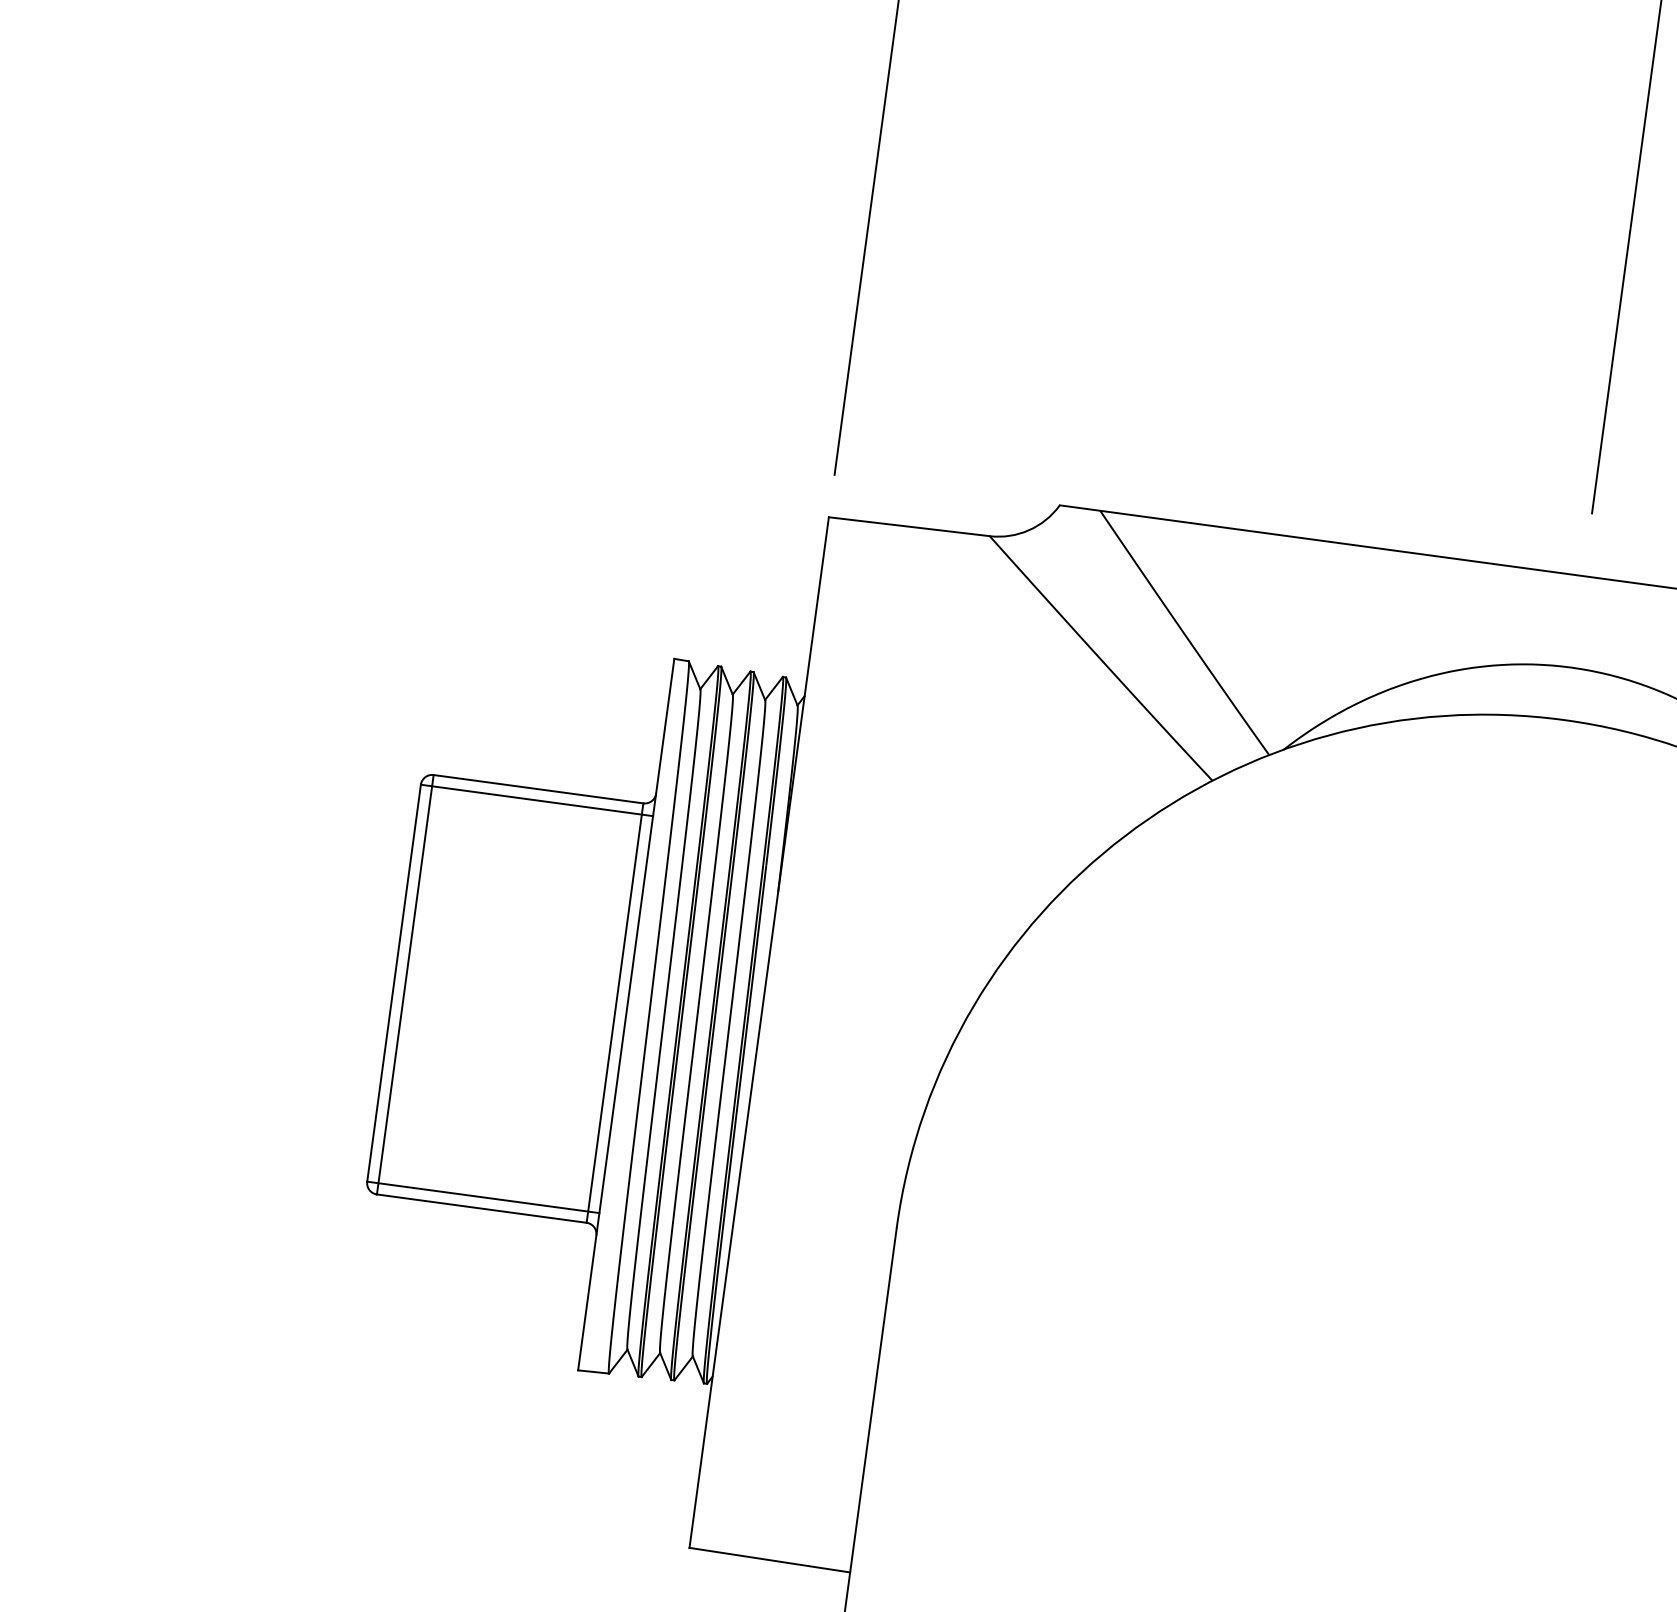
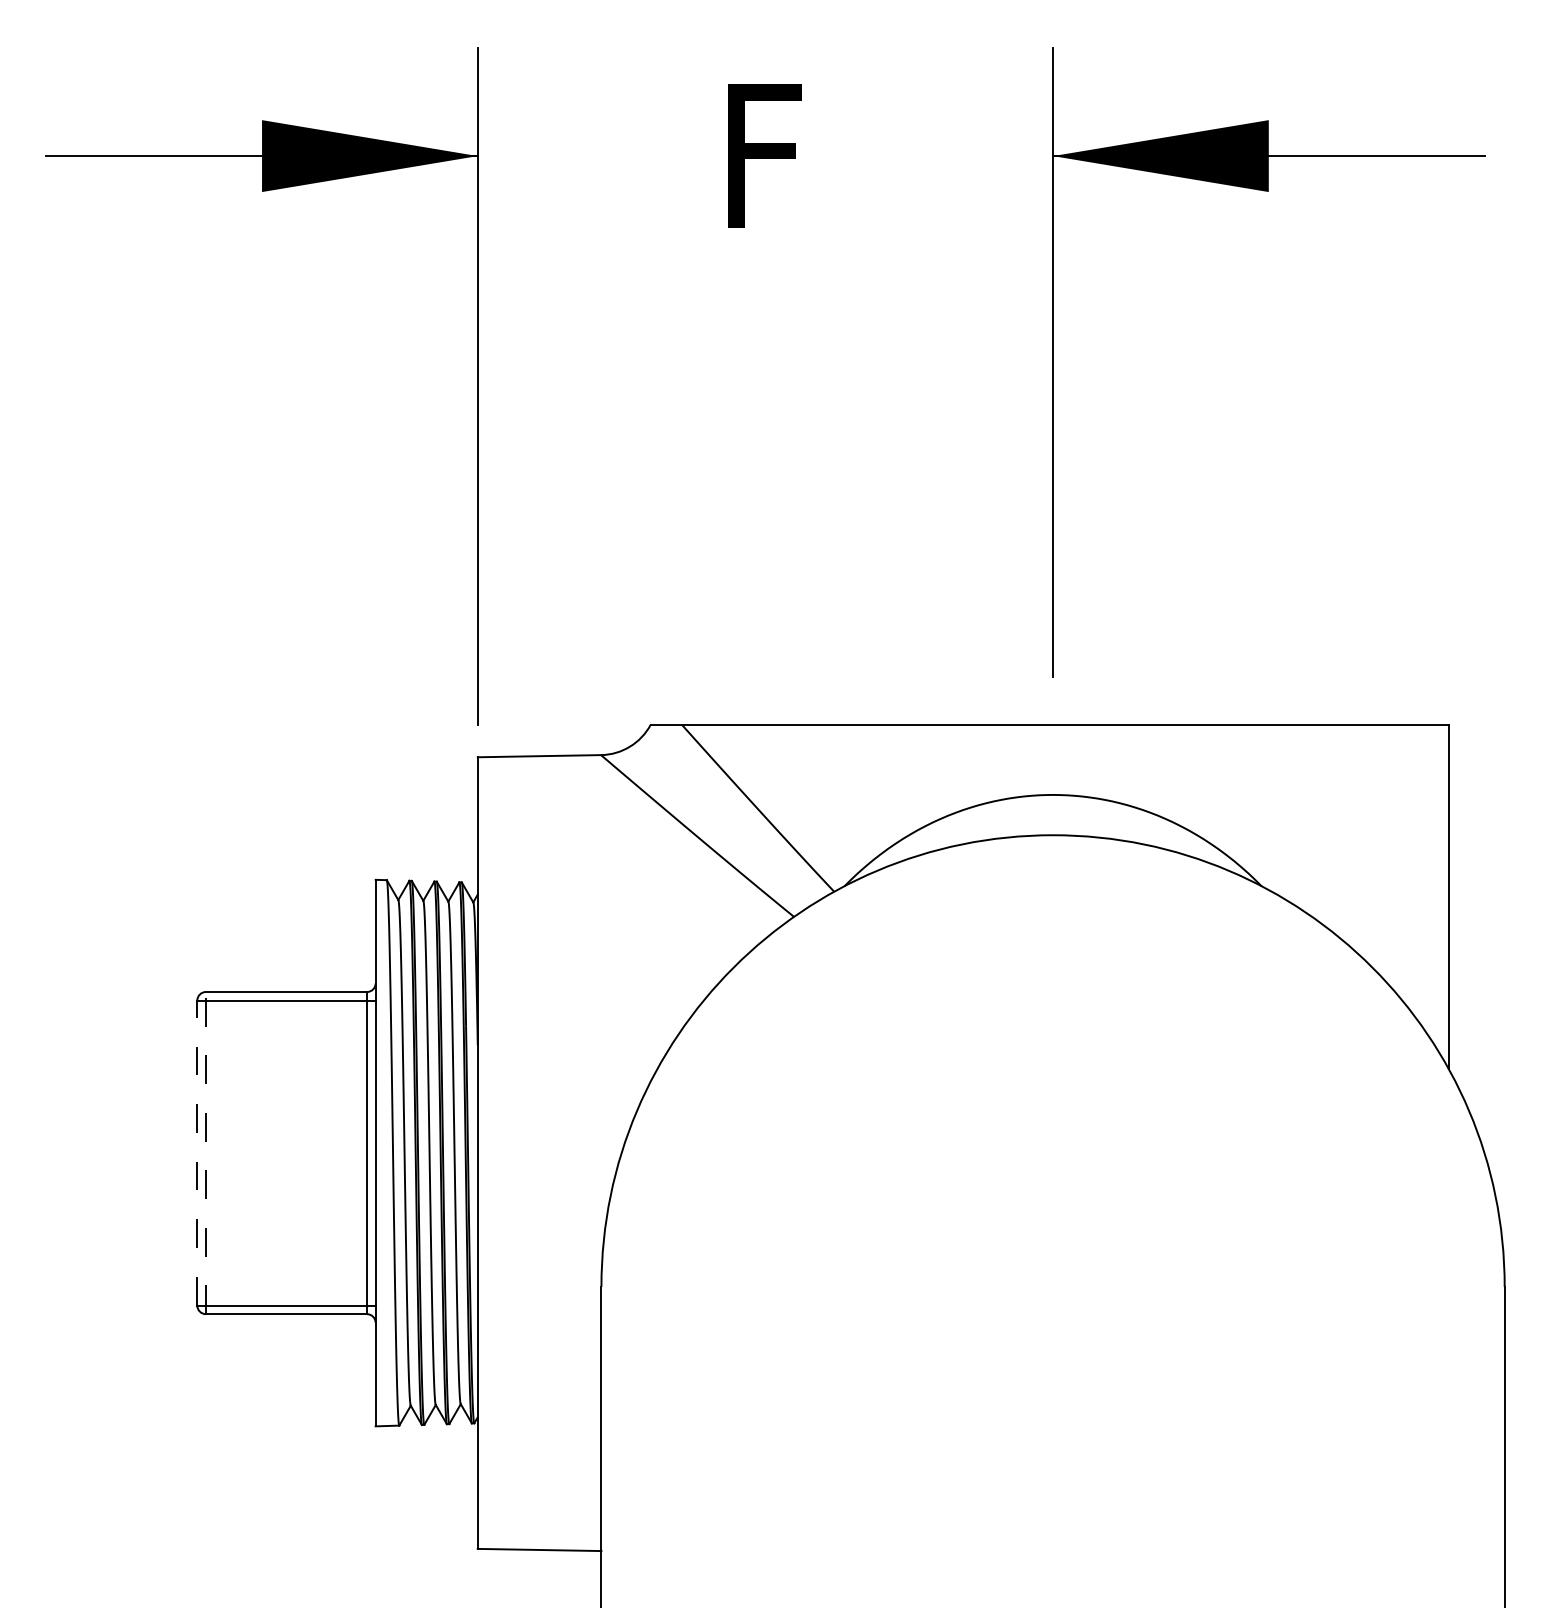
line: (394, 982) -> (197, 1152), solid -> dashed
line: (404, 983) -> (205, 1152), solid -> dashed

